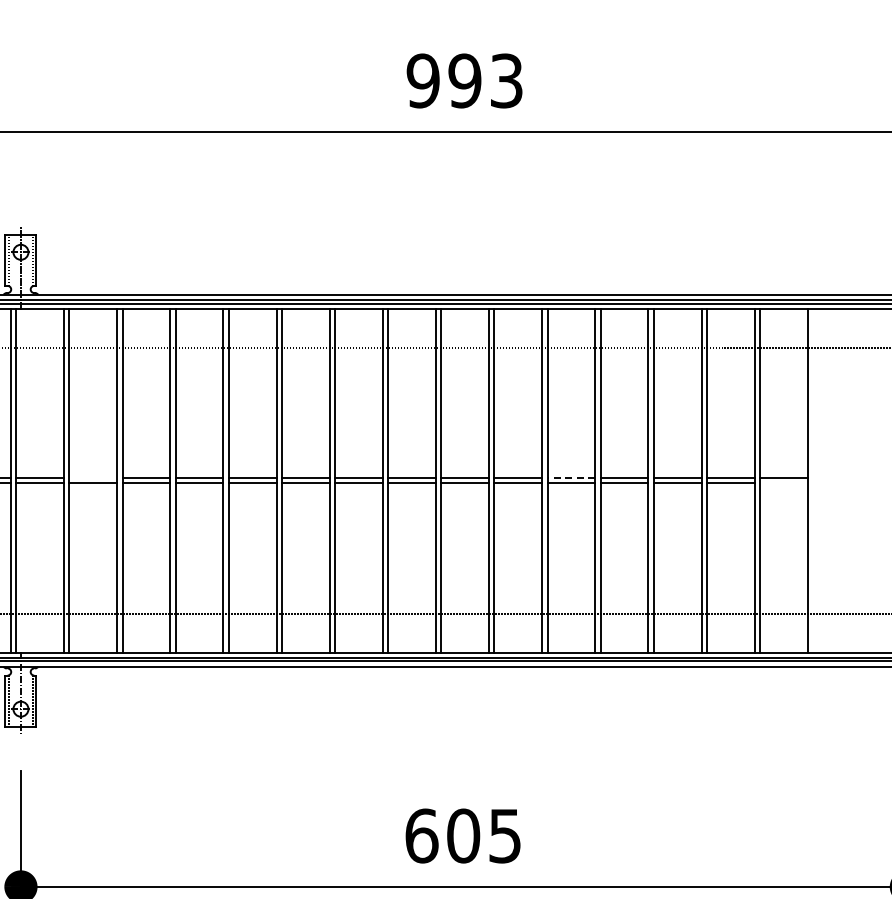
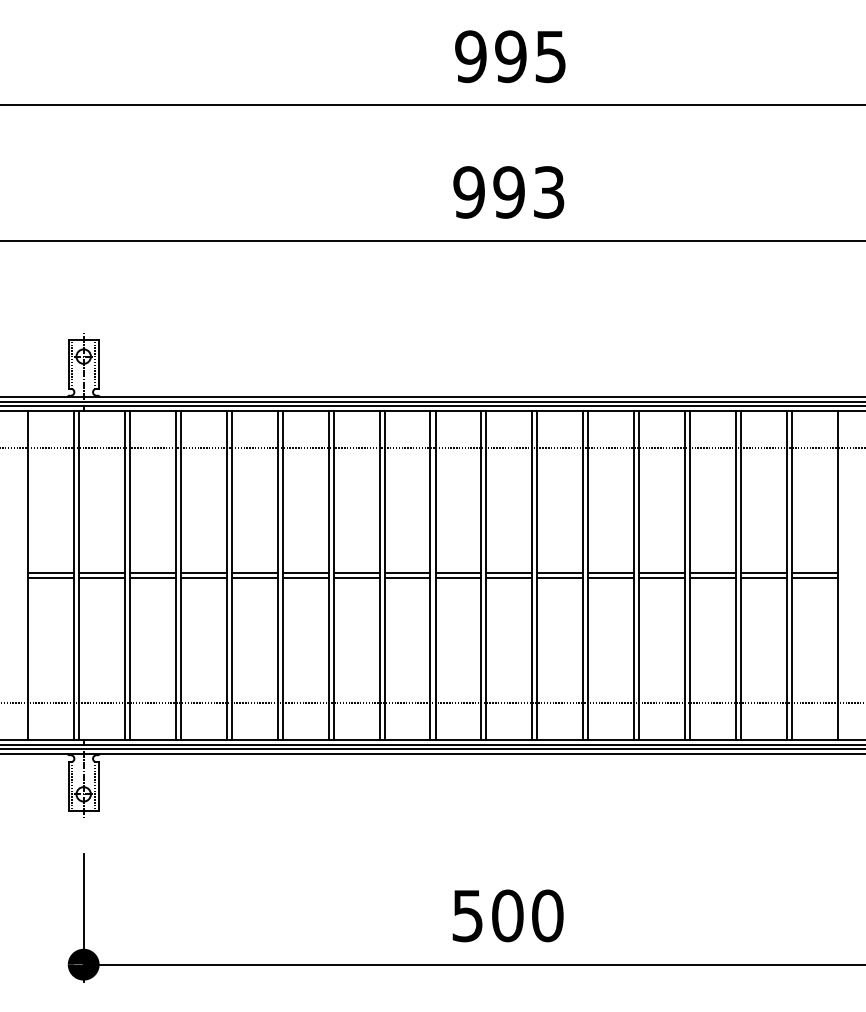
line: (92, 477) -> (152, 572), added
line: (571, 477) -> (611, 572), dashed -> solid
line: (783, 483) -> (814, 578), added
text: (463, 835) -> (507, 915), 605 -> 500

